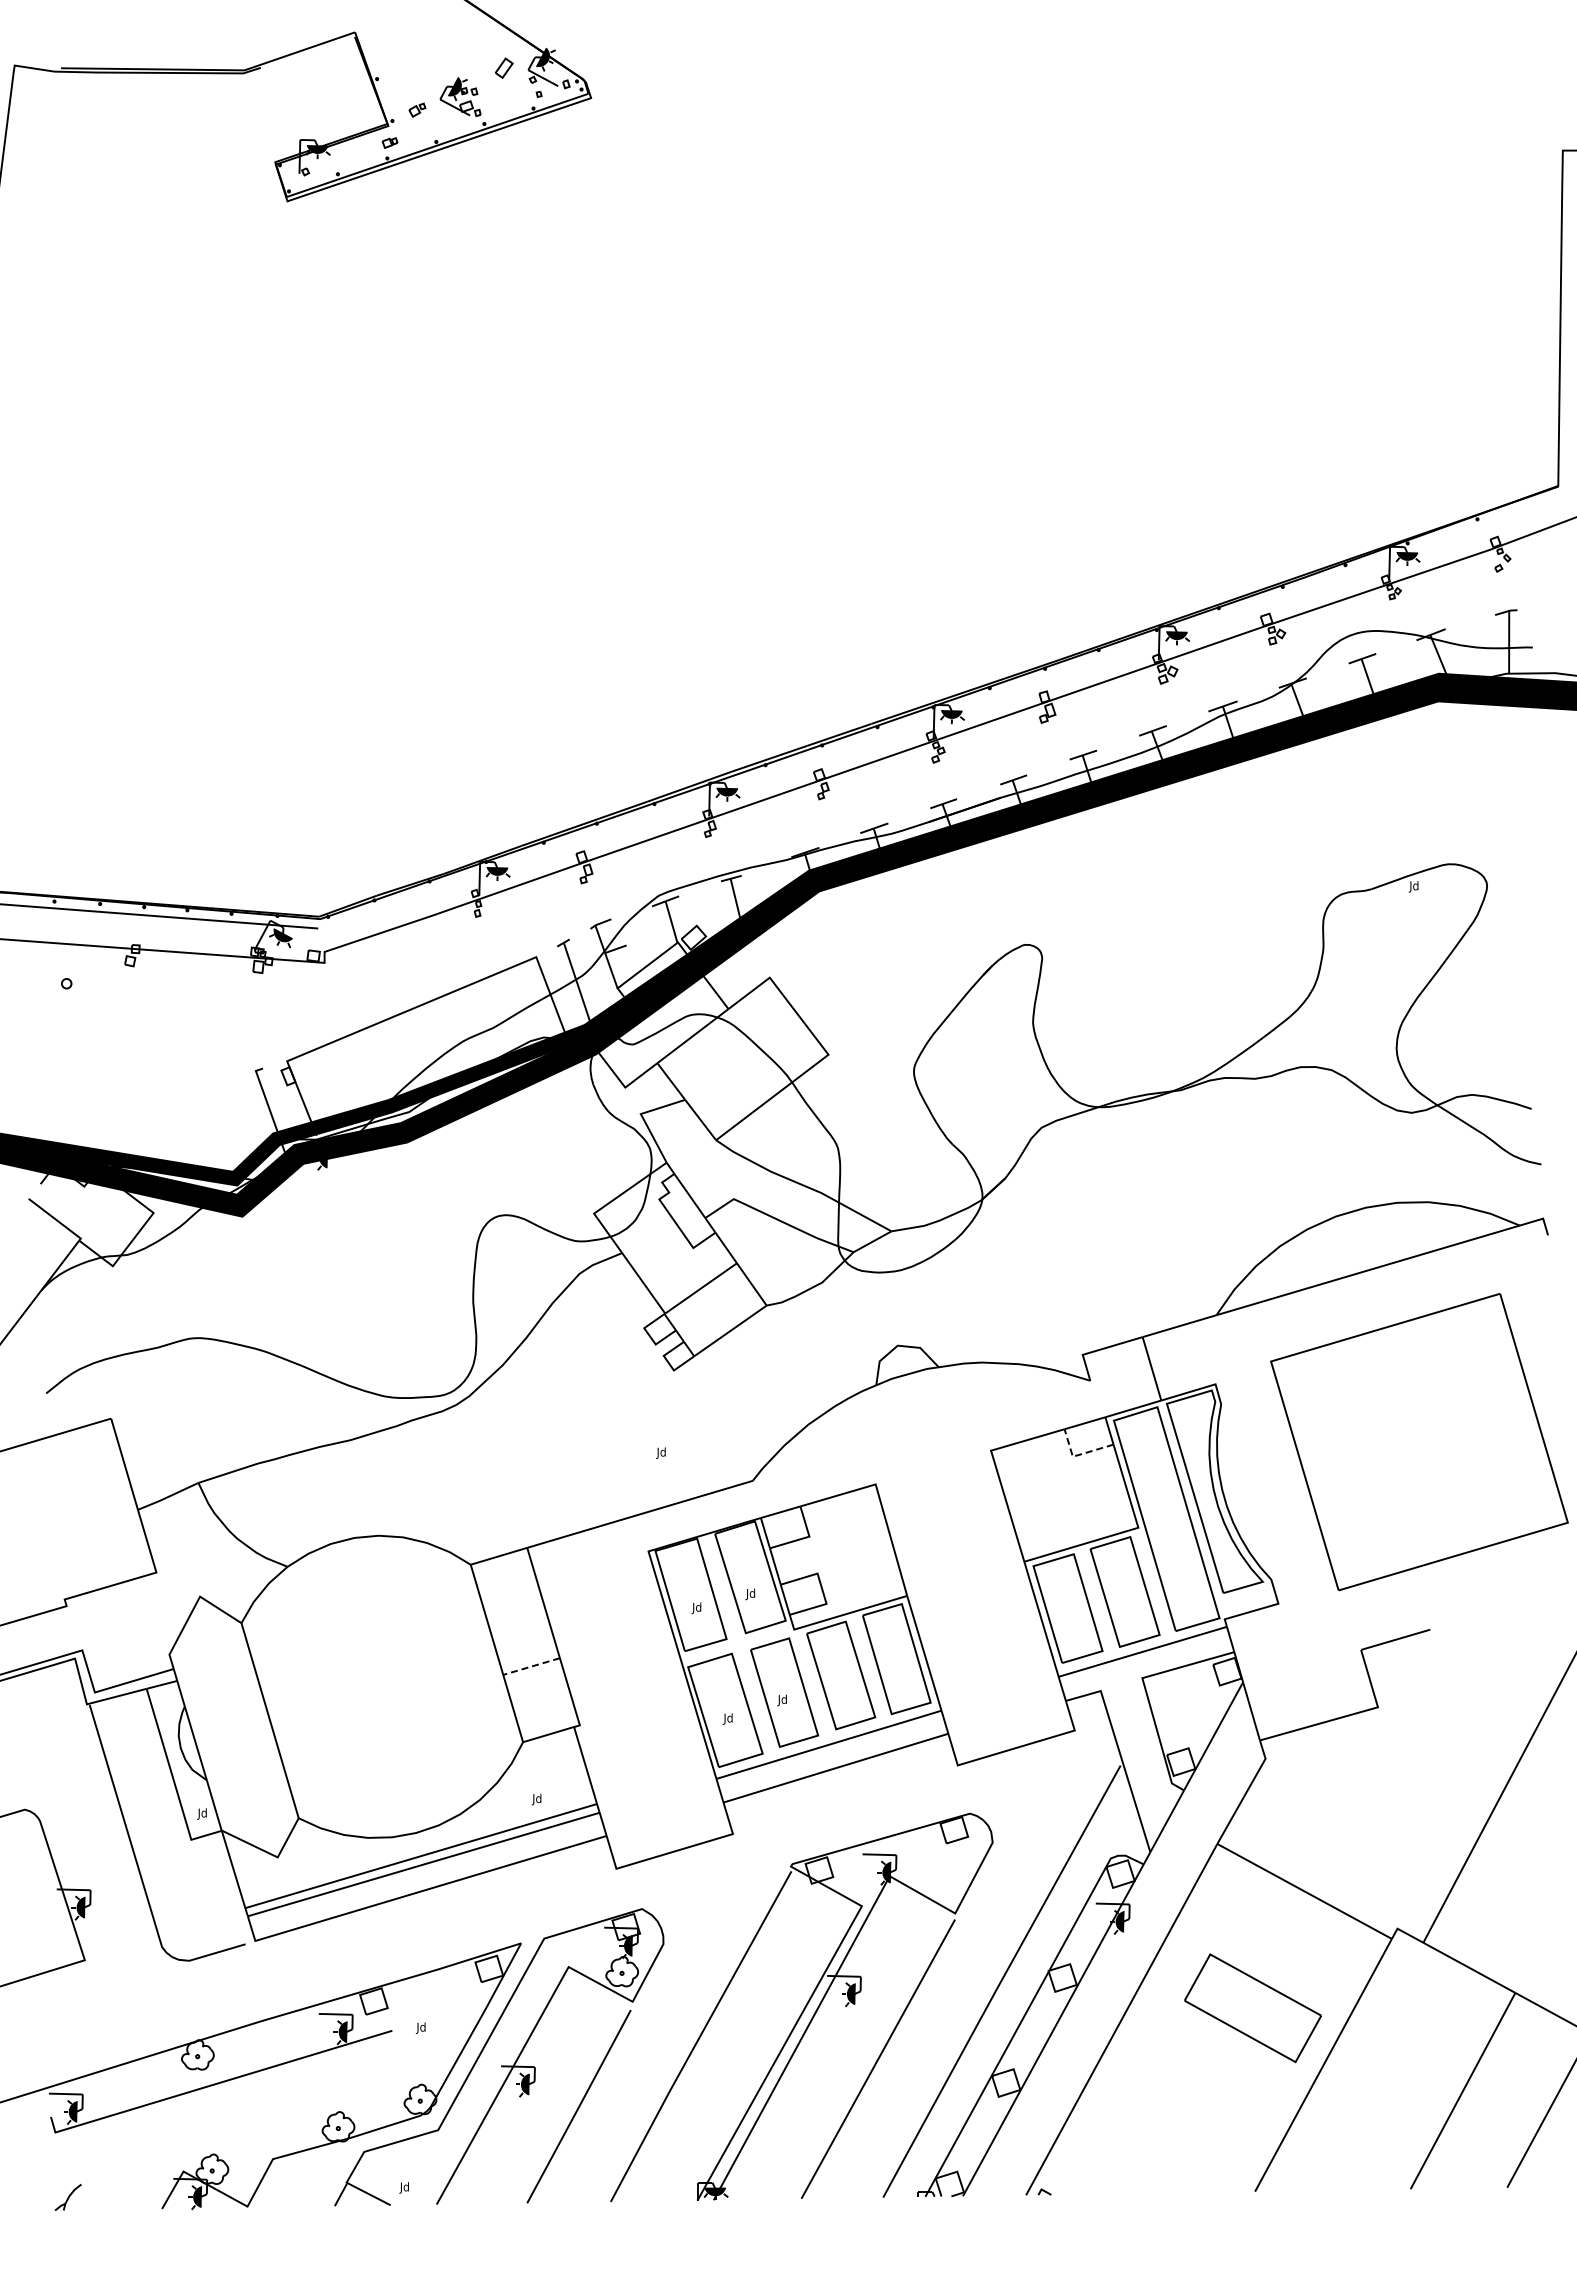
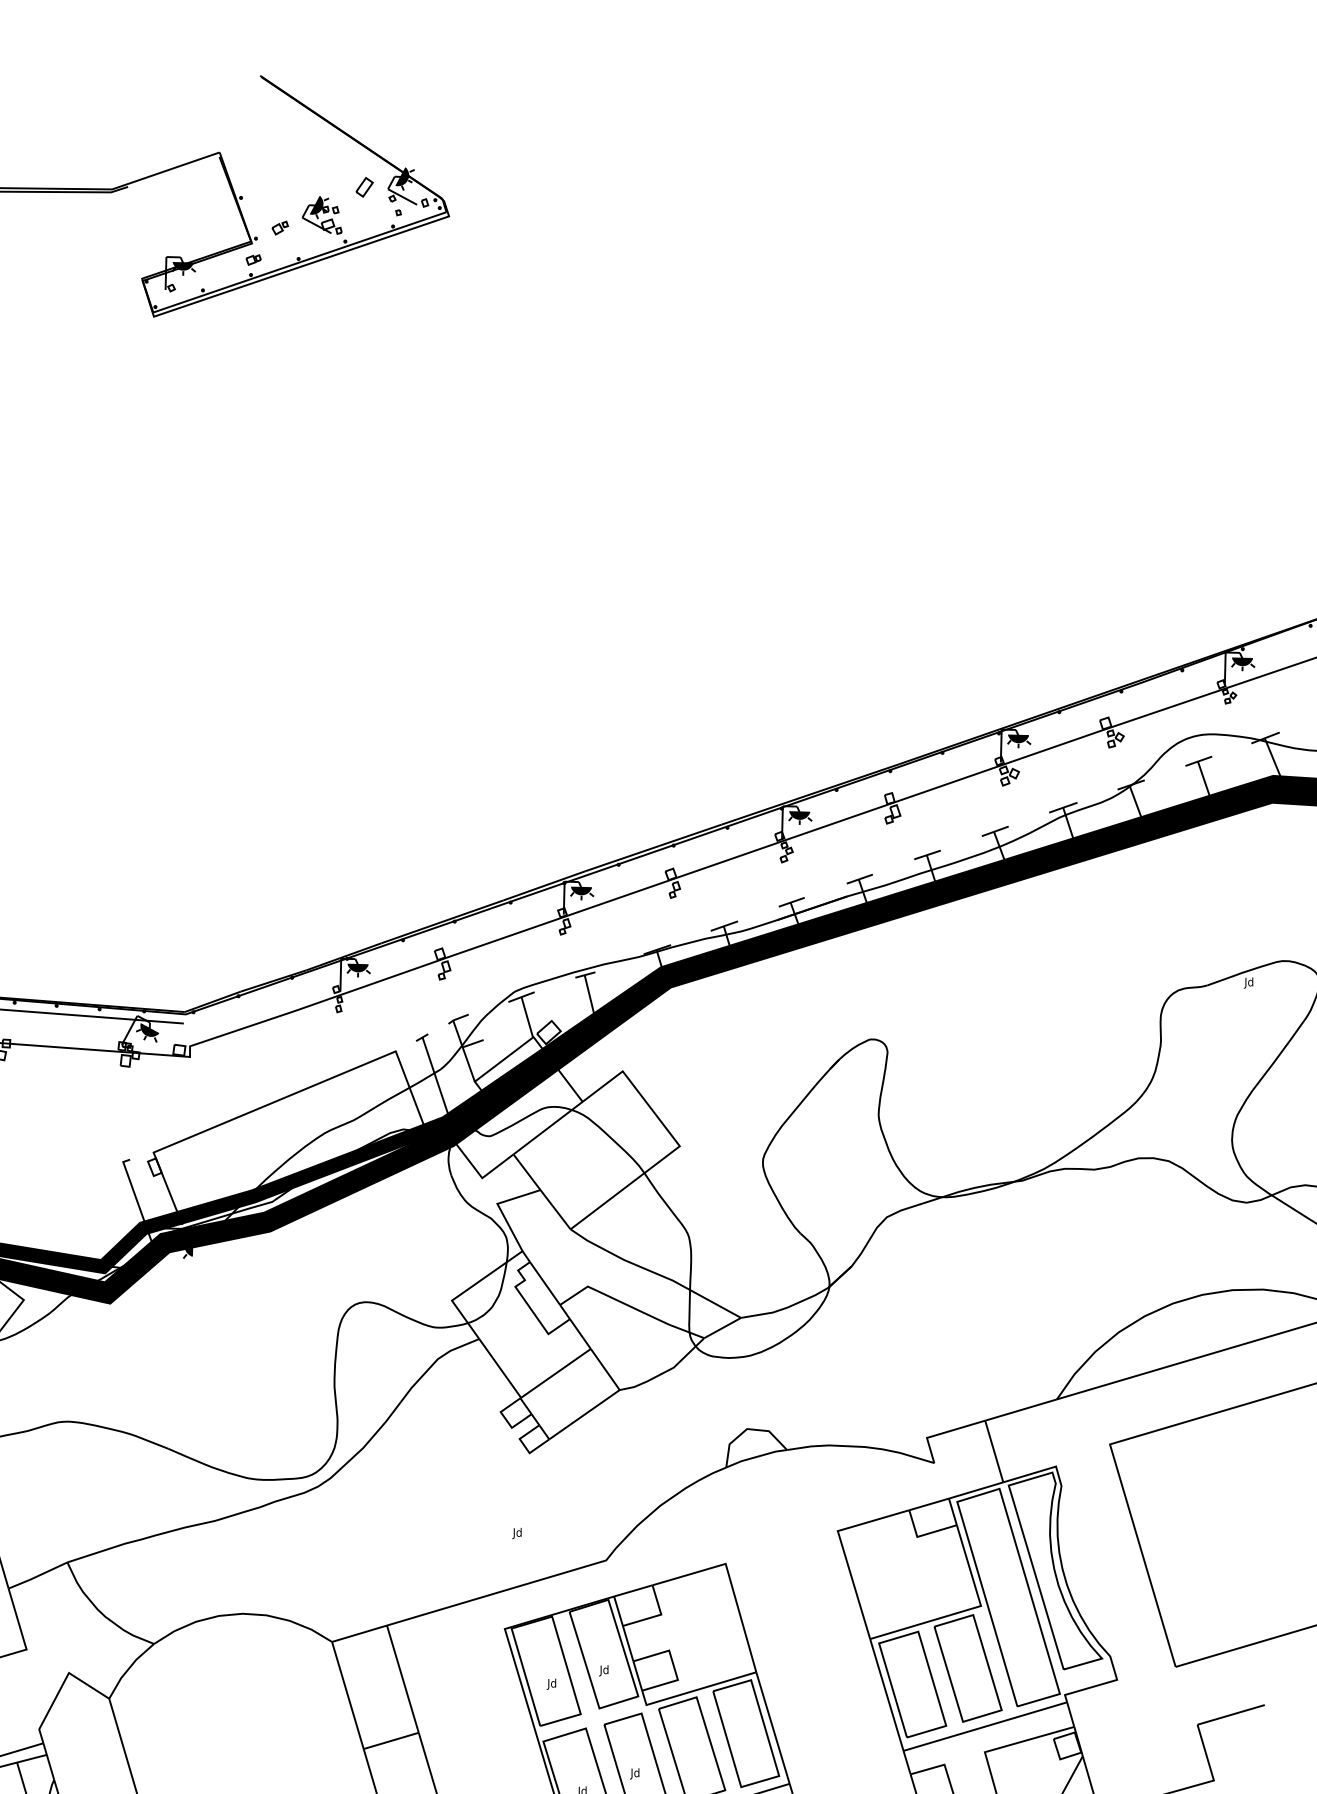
line: (1078, 1455) -> (922, 1535), dashed -> solid
line: (531, 1666) -> (391, 1740), dashed -> solid

